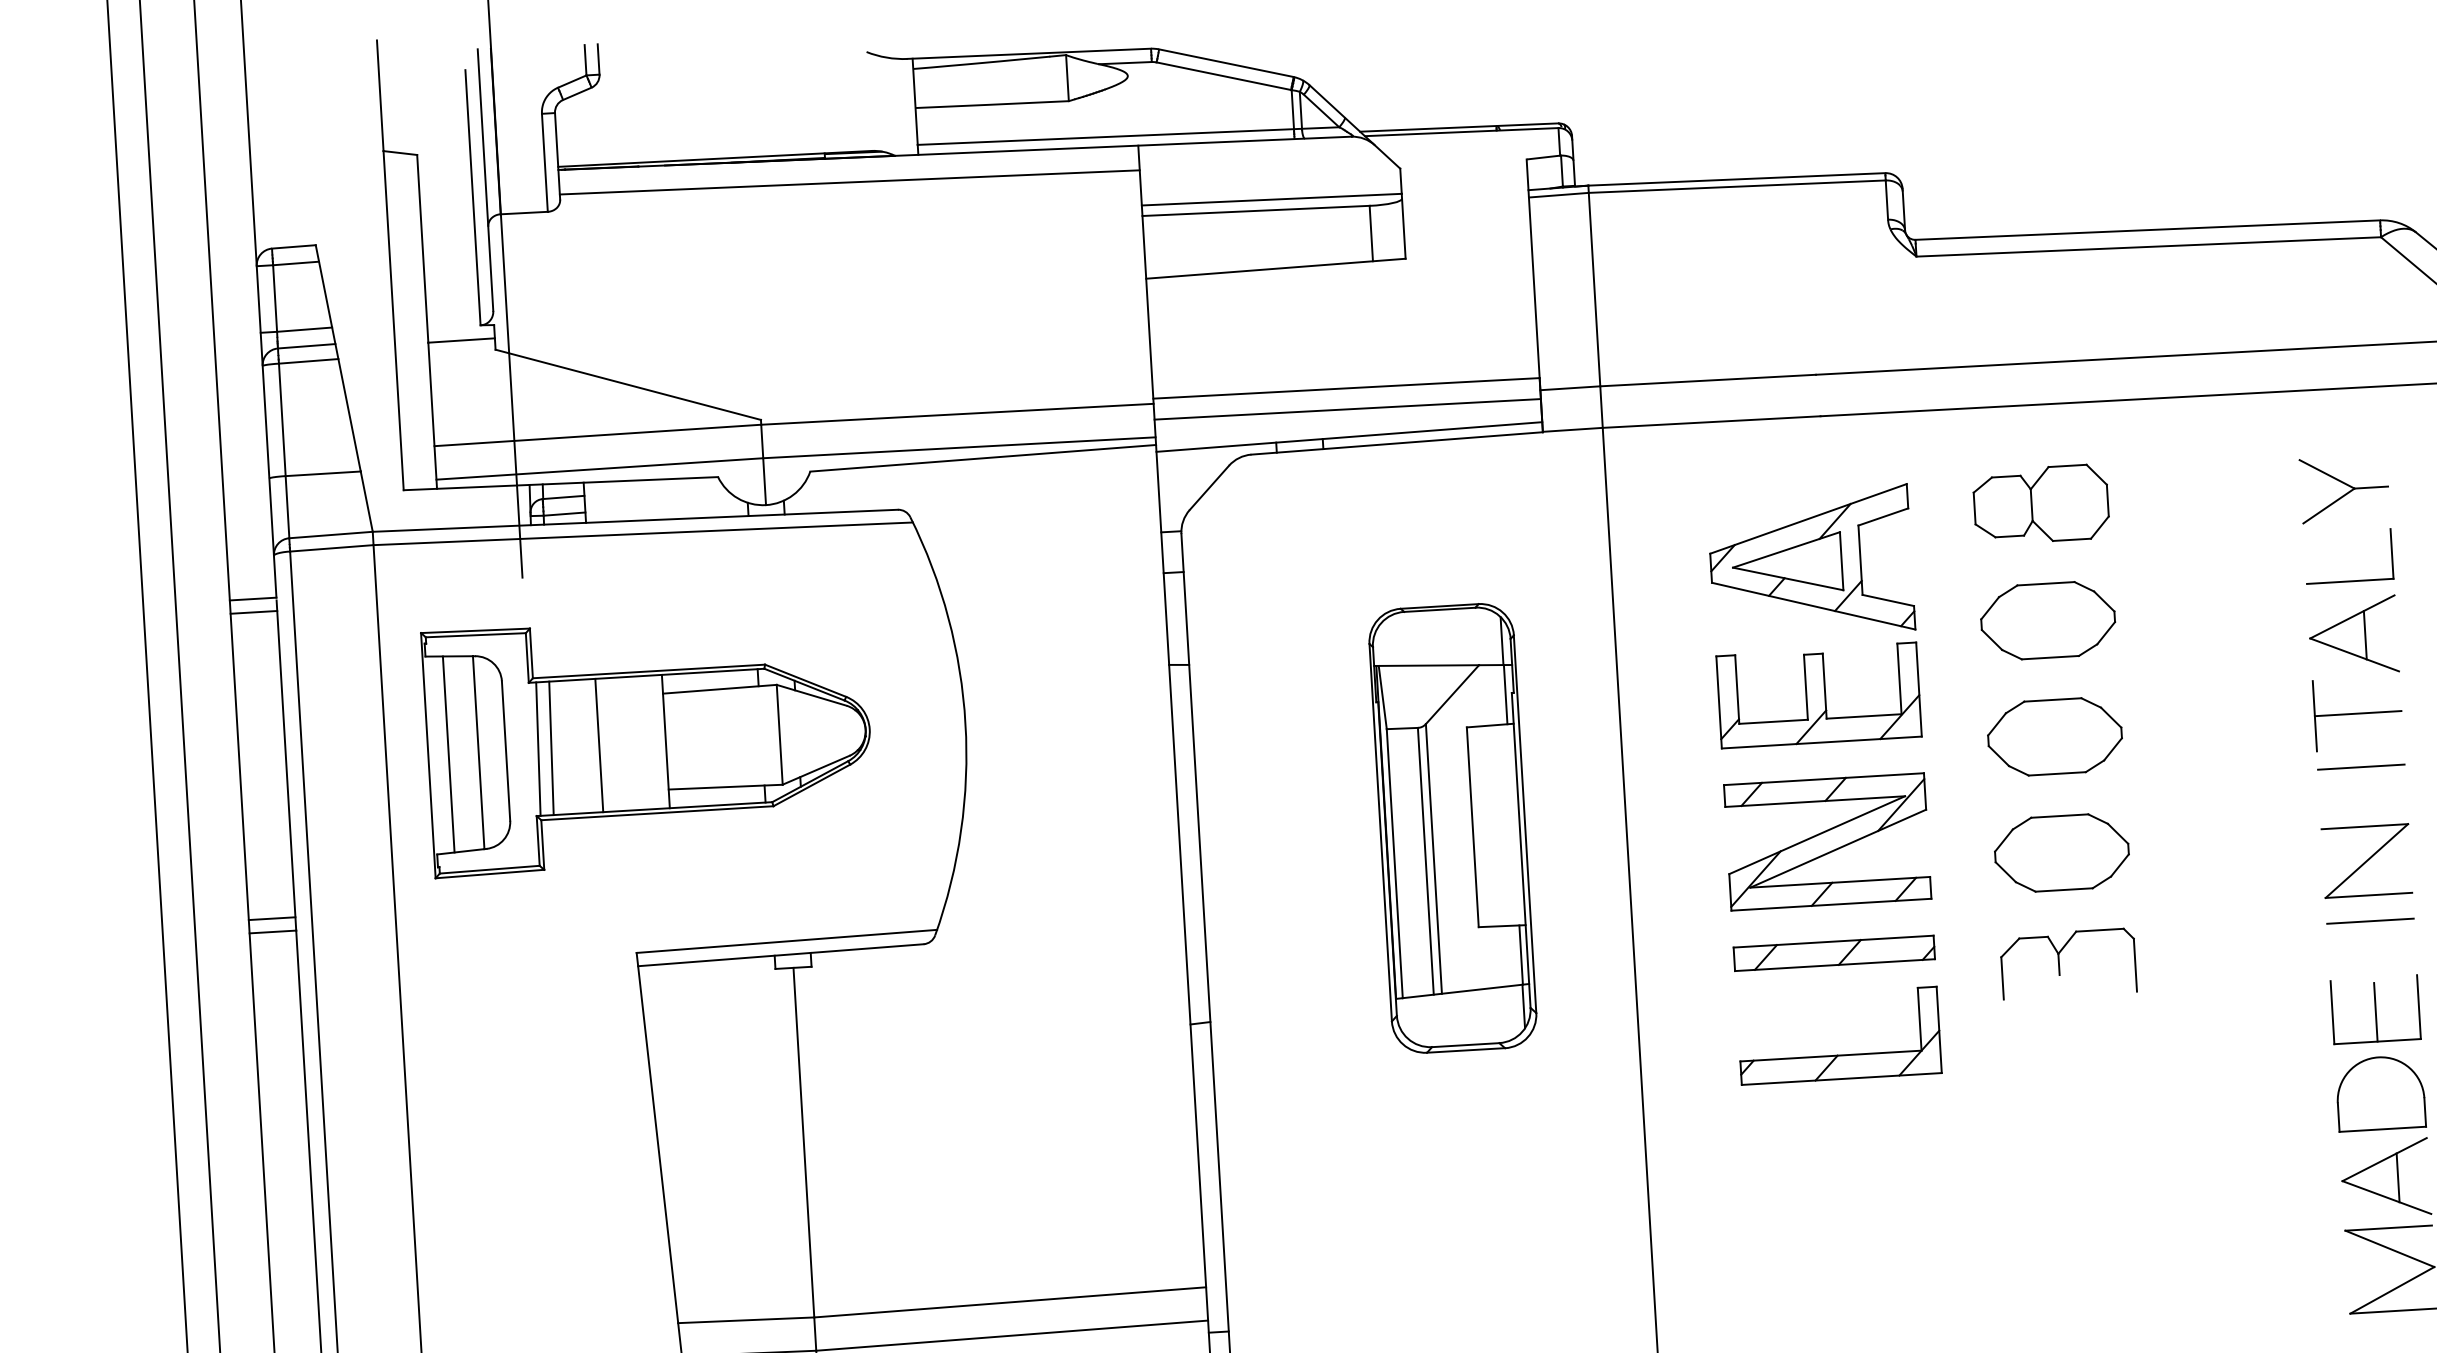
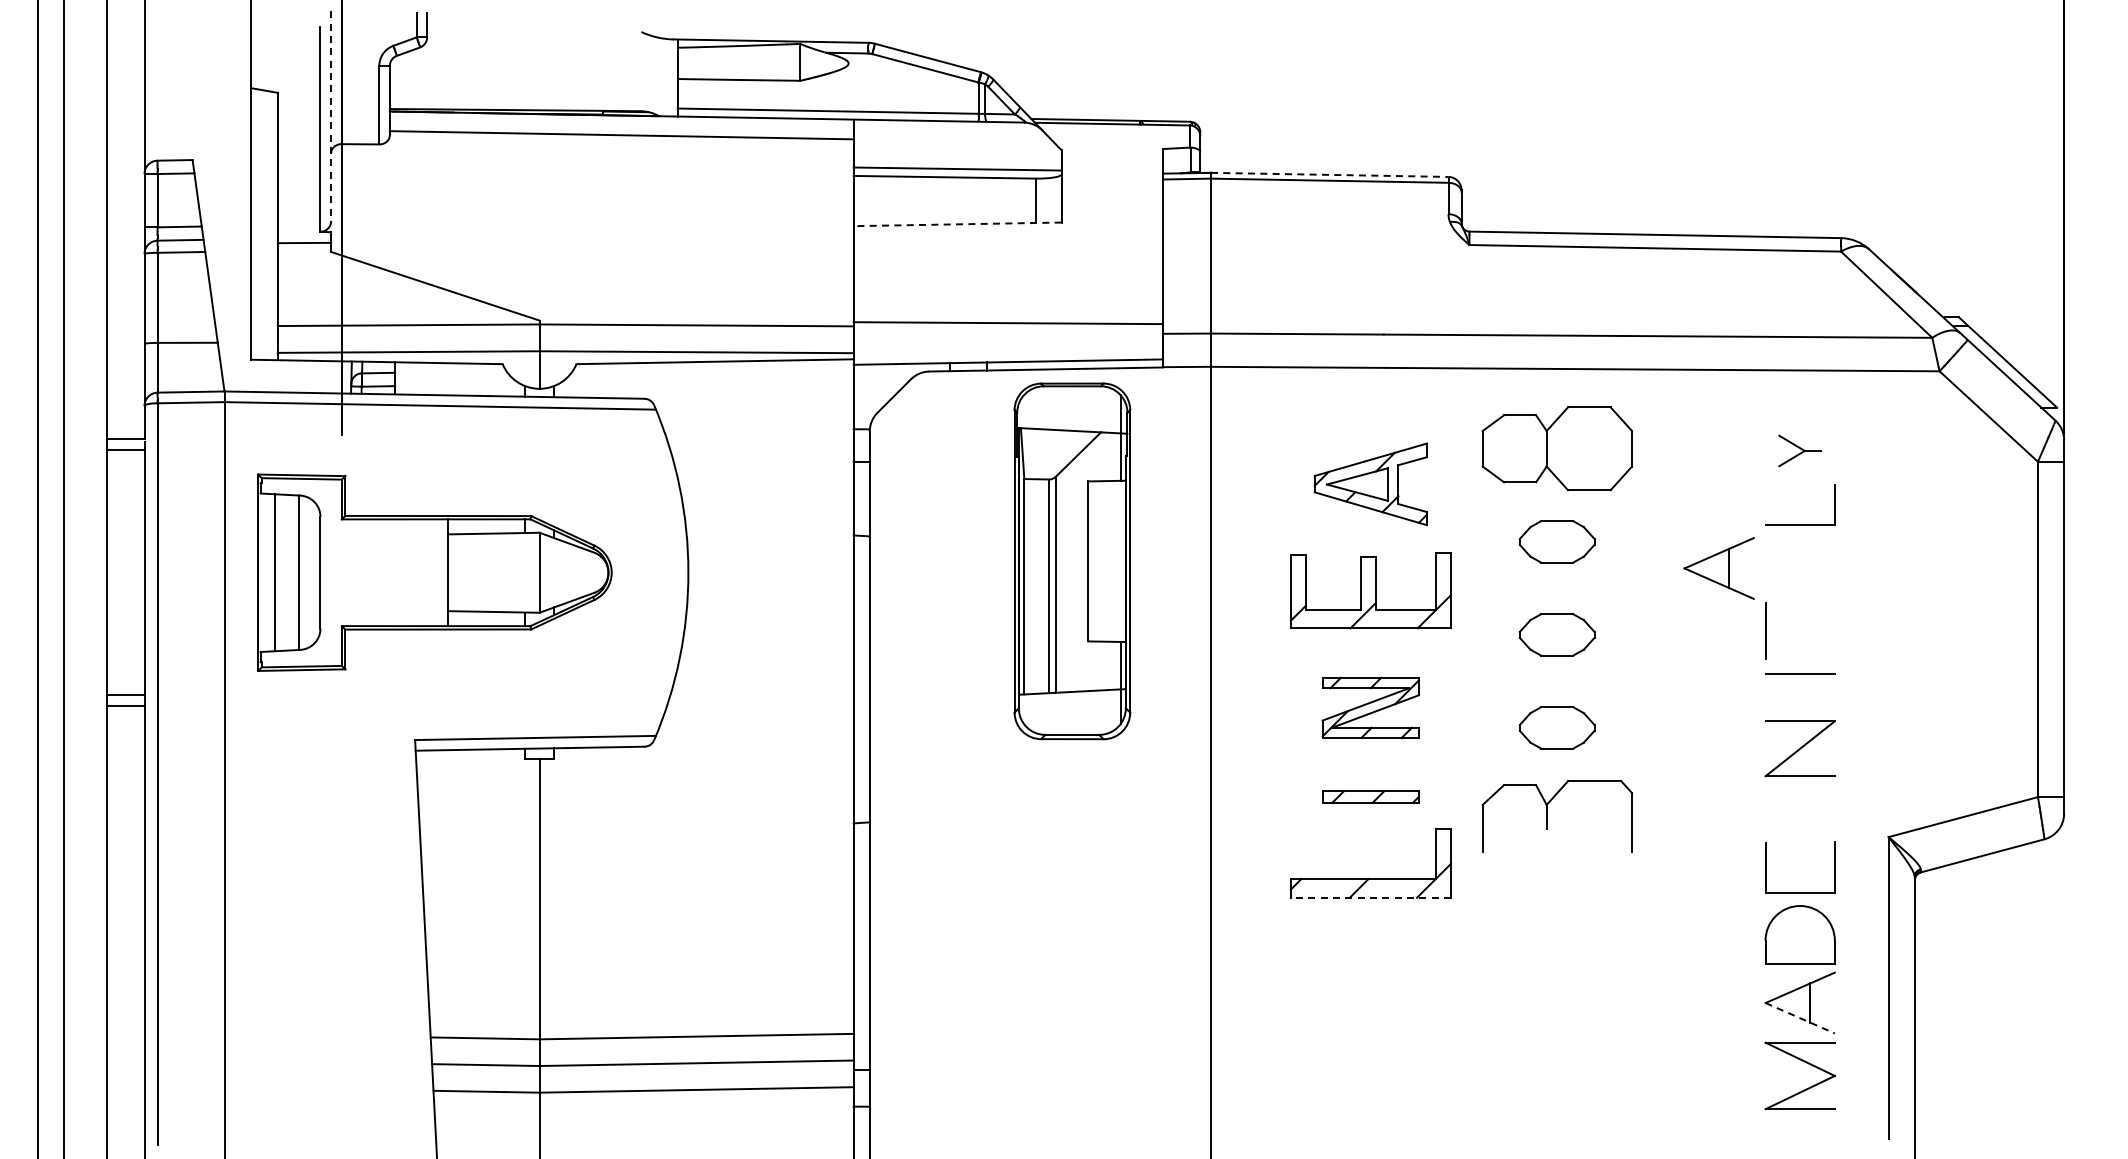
line: (1736, 178) -> (1329, 174), solid -> dashed
line: (485, 180) -> (331, 116), solid -> dashed
line: (1275, 268) -> (957, 224), solid -> dashed
line: (1346, 408) -> (1007, 339), removed
part: (2343, 488) -> (1799, 450), size x0.6
part: (2040, 504) -> (1556, 448), size x1.4
part: (1810, 562) -> (1370, 484), size x0.7
part: (2047, 620) -> (1556, 541), size x0.7
part: (2352, 636) -> (1718, 568), moved
line: (2357, 713) -> (1799, 630), removed
part: (2054, 736) -> (1556, 634), size x0.7
line: (599, 745) -> (395, 572), removed
line: (537, 748) -> (345, 572), removed
line: (551, 748) -> (356, 572), removed
part: (1453, 828) -> (1072, 561), moved
part: (1827, 841) -> (1370, 707), size x0.6
part: (2060, 852) -> (1556, 727), size x0.7
line: (2370, 920) -> (1800, 796), removed
part: (1833, 952) -> (1370, 796), size x0.6
part: (2067, 963) -> (1556, 816), size x1.4
line: (2376, 1011) -> (1800, 869), removed
line: (1841, 1078) -> (1370, 897), solid -> dashed
line: (2387, 1197) -> (1800, 1018), solid -> dashed

